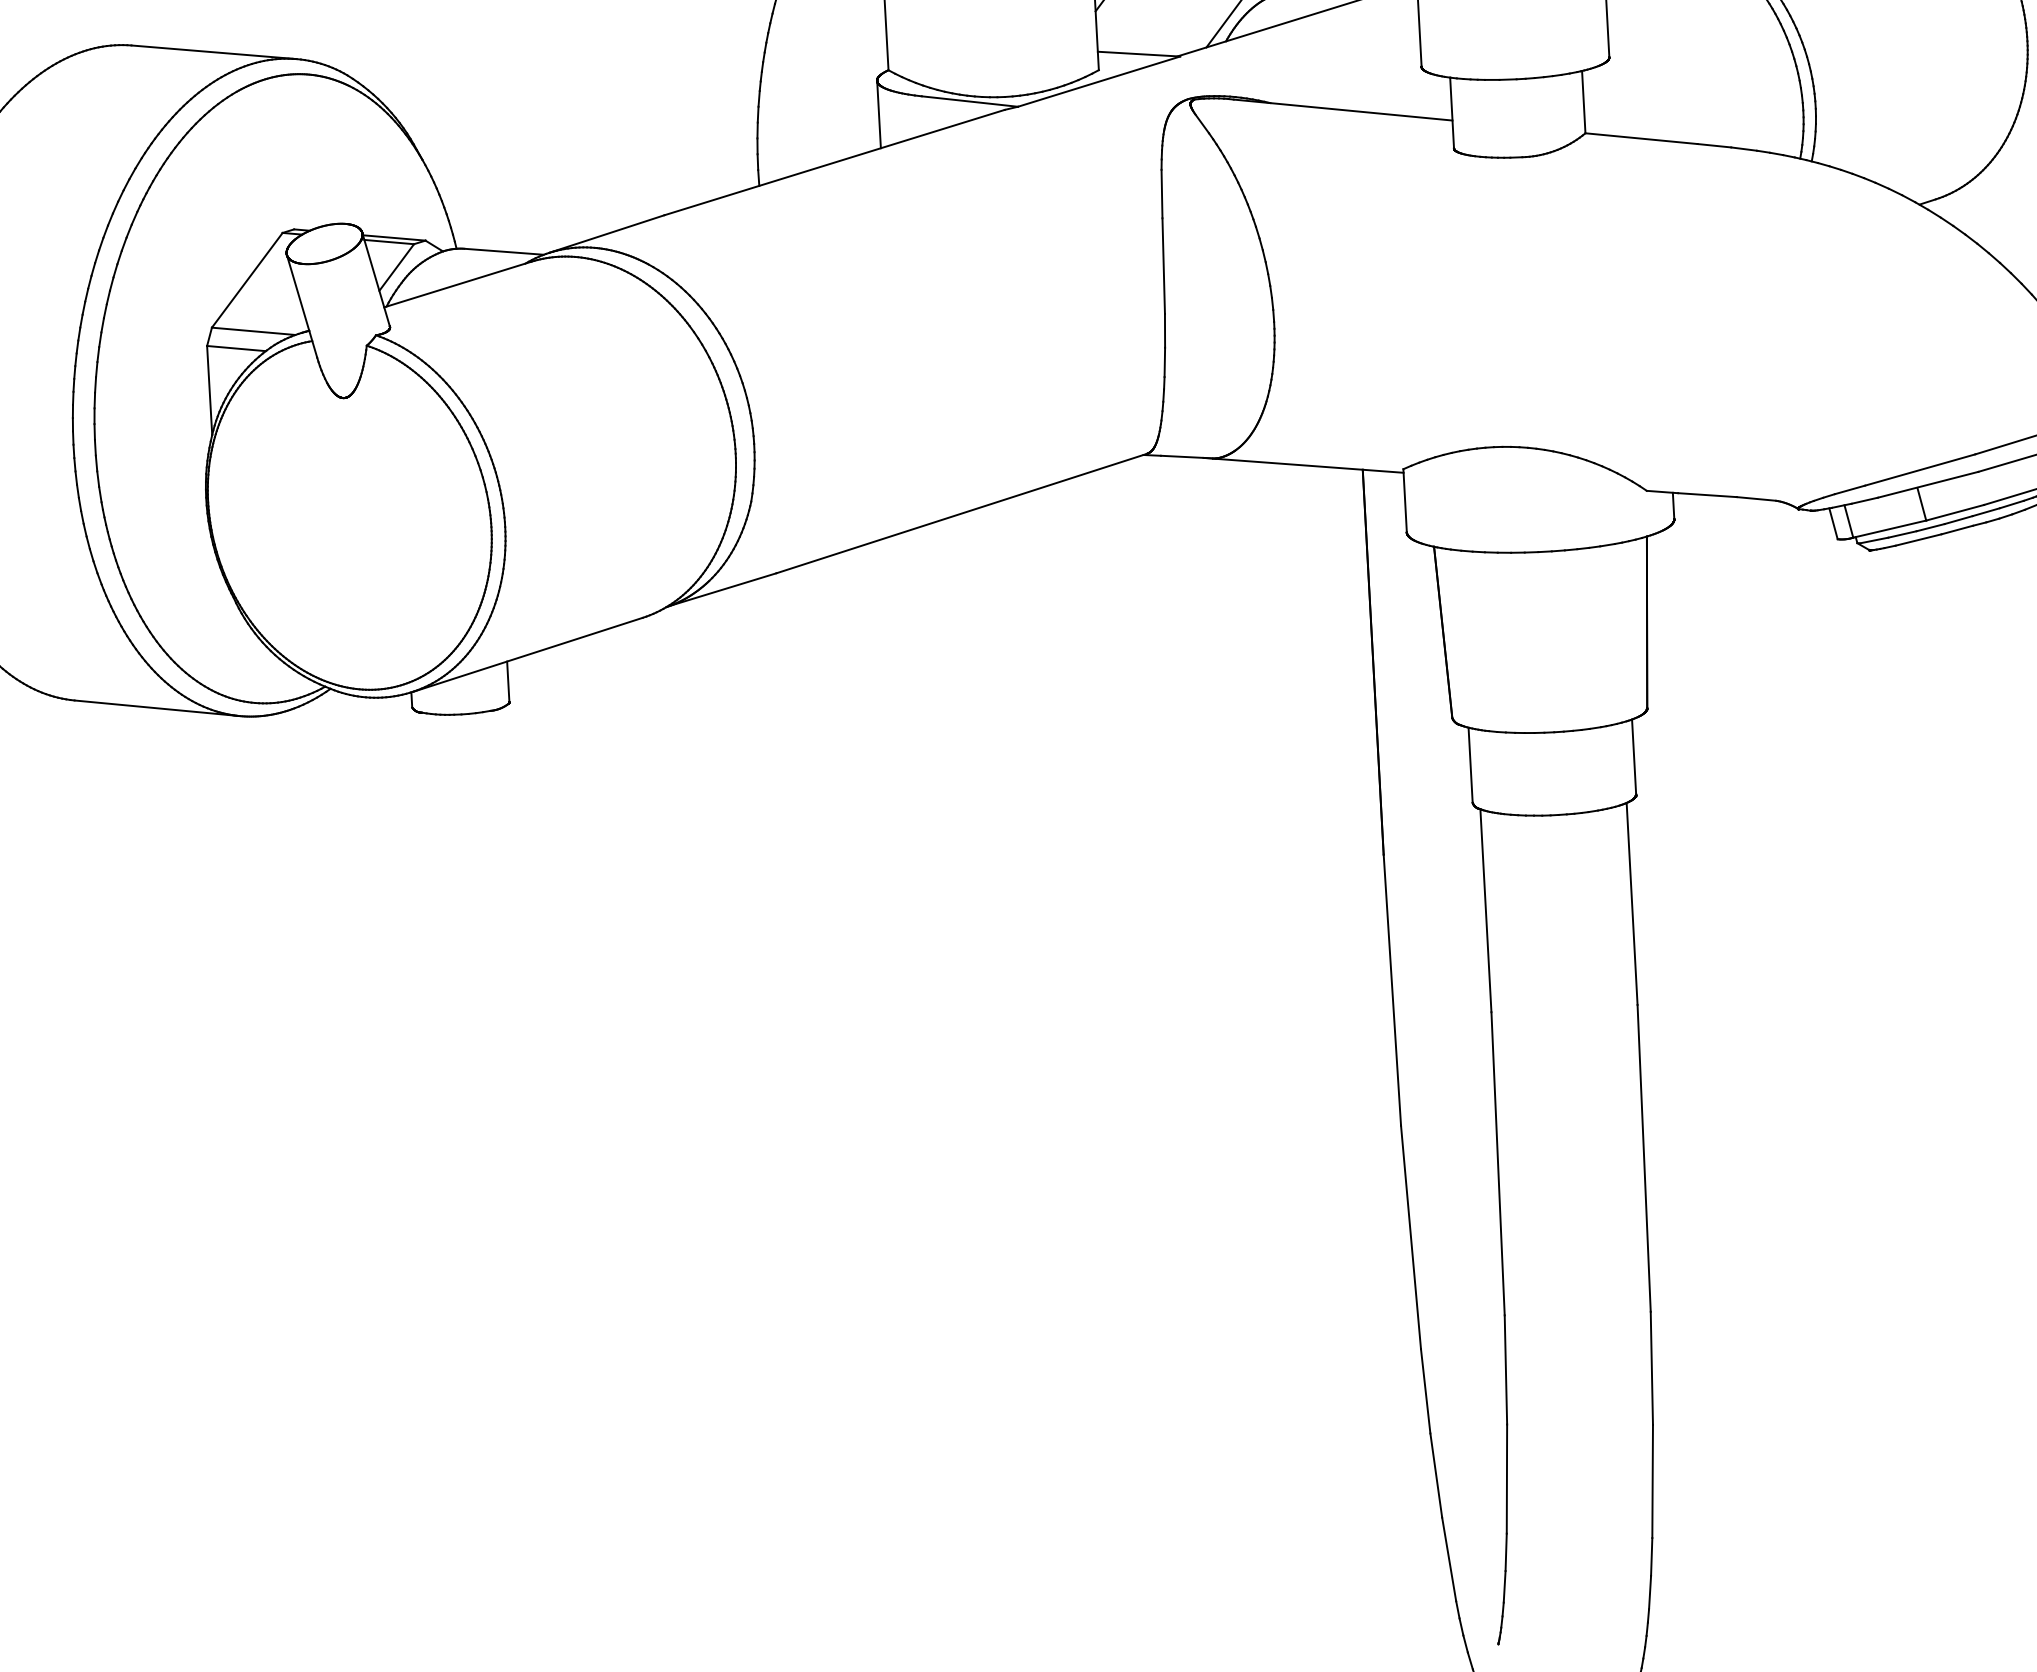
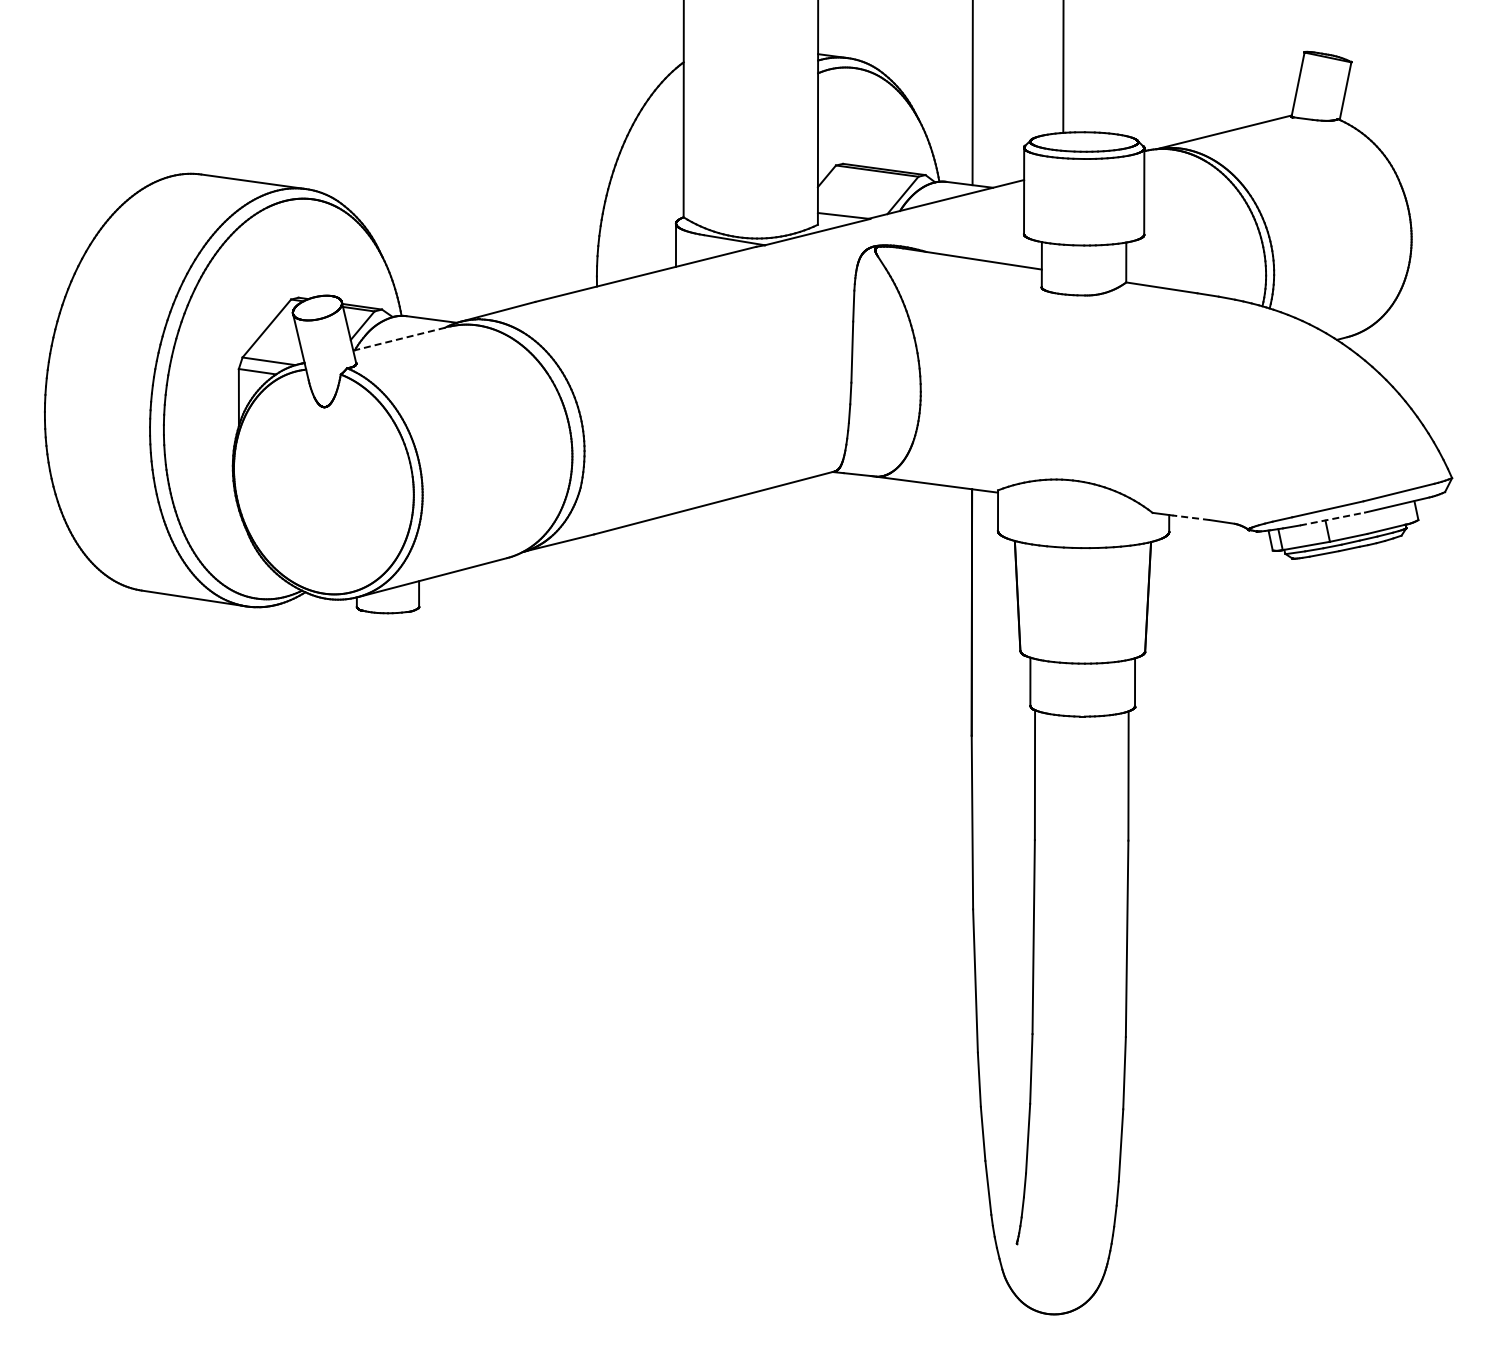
line: (458, 284) -> (401, 338), solid -> dashed
line: (1928, 483) -> (1332, 518), solid -> dashed
line: (1707, 494) -> (1191, 517), solid -> dashed

